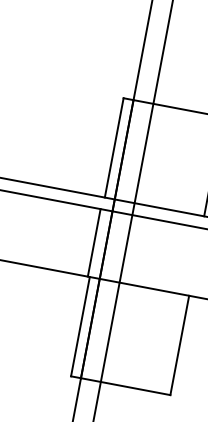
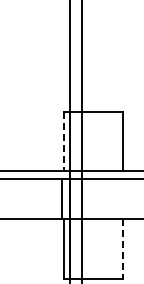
line: (113, 147) -> (63, 141), solid -> dashed
line: (180, 344) -> (123, 248), solid -> dashed

